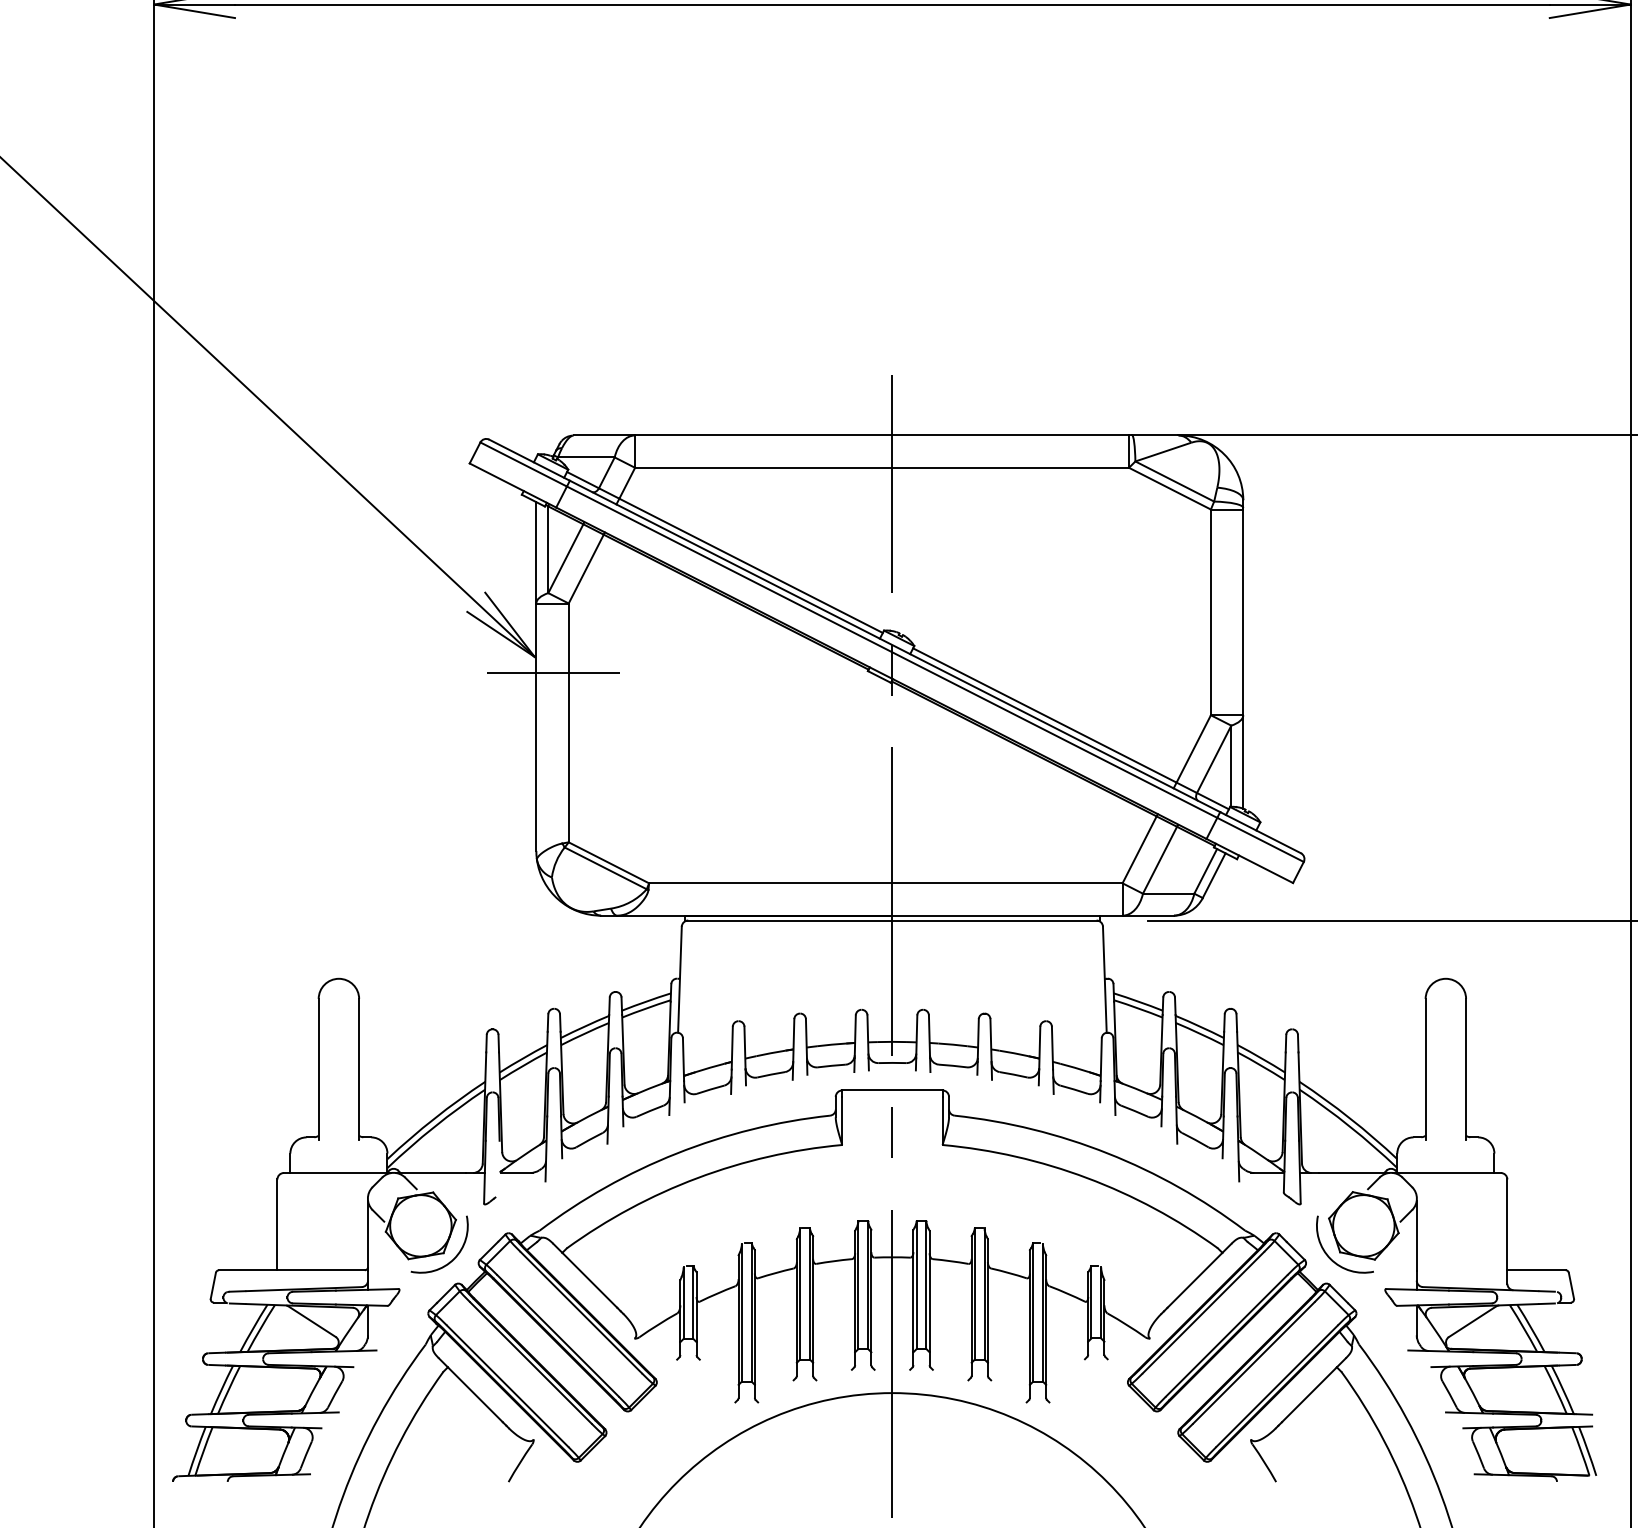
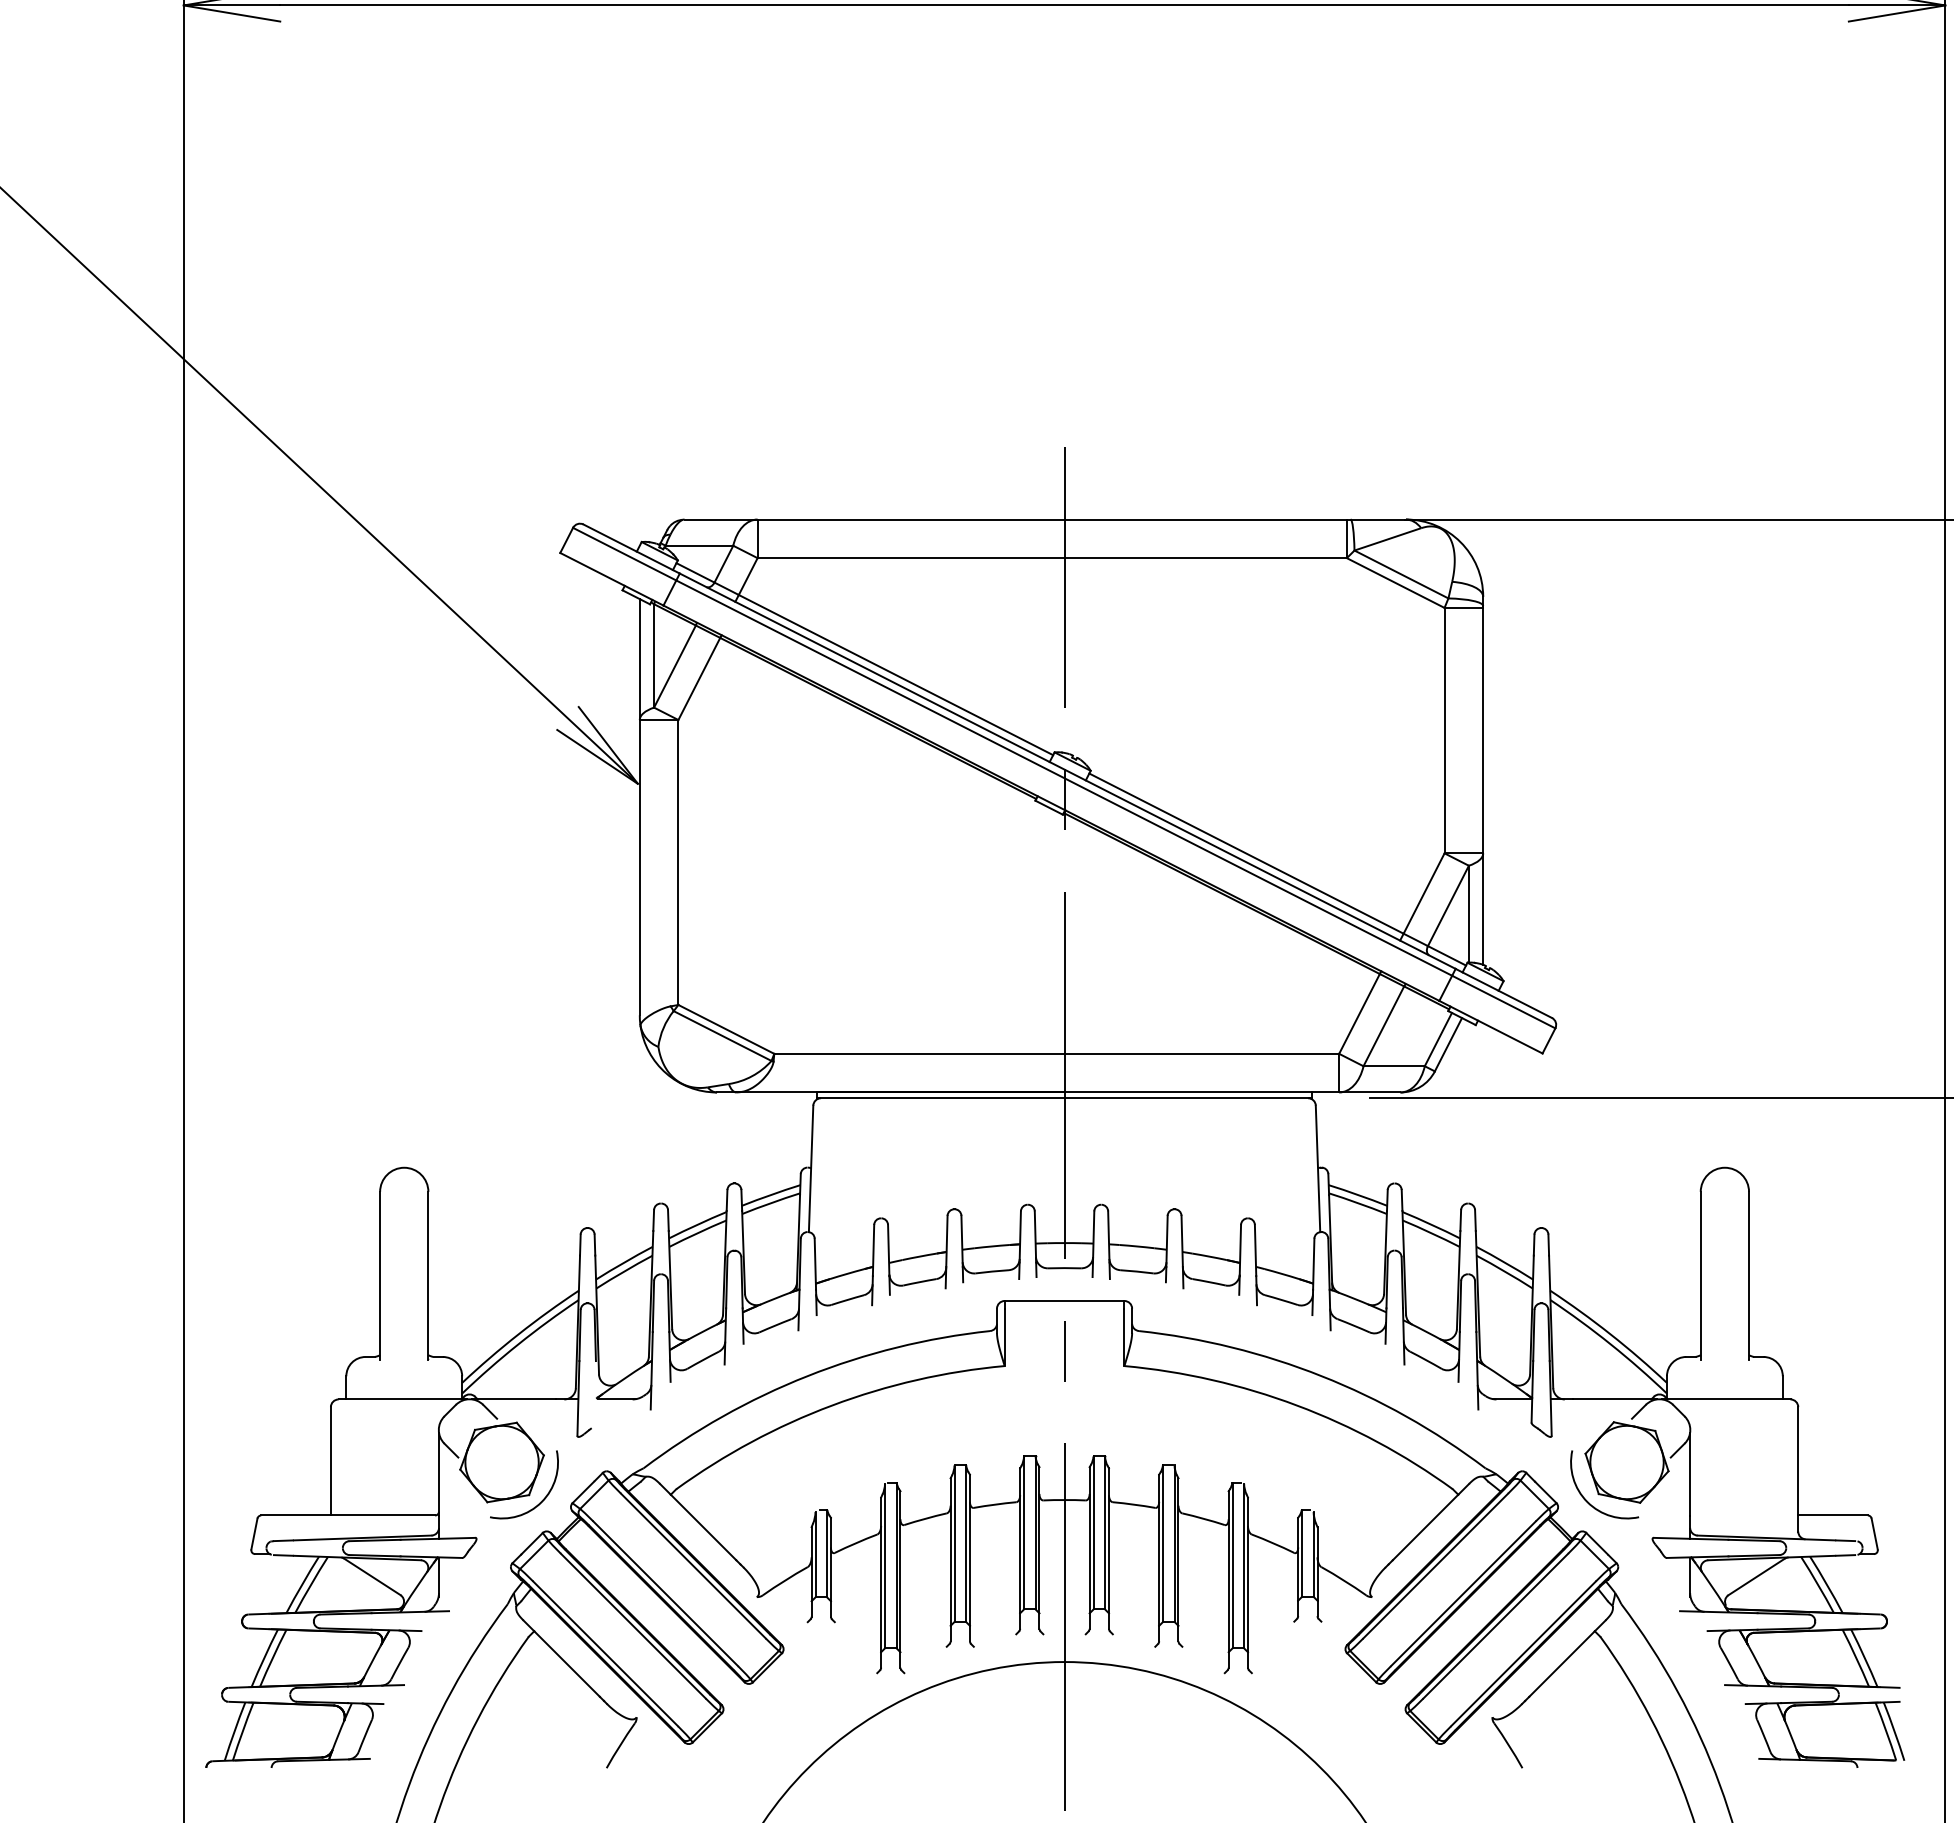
line: (552, 672) -> (659, 802), removed

